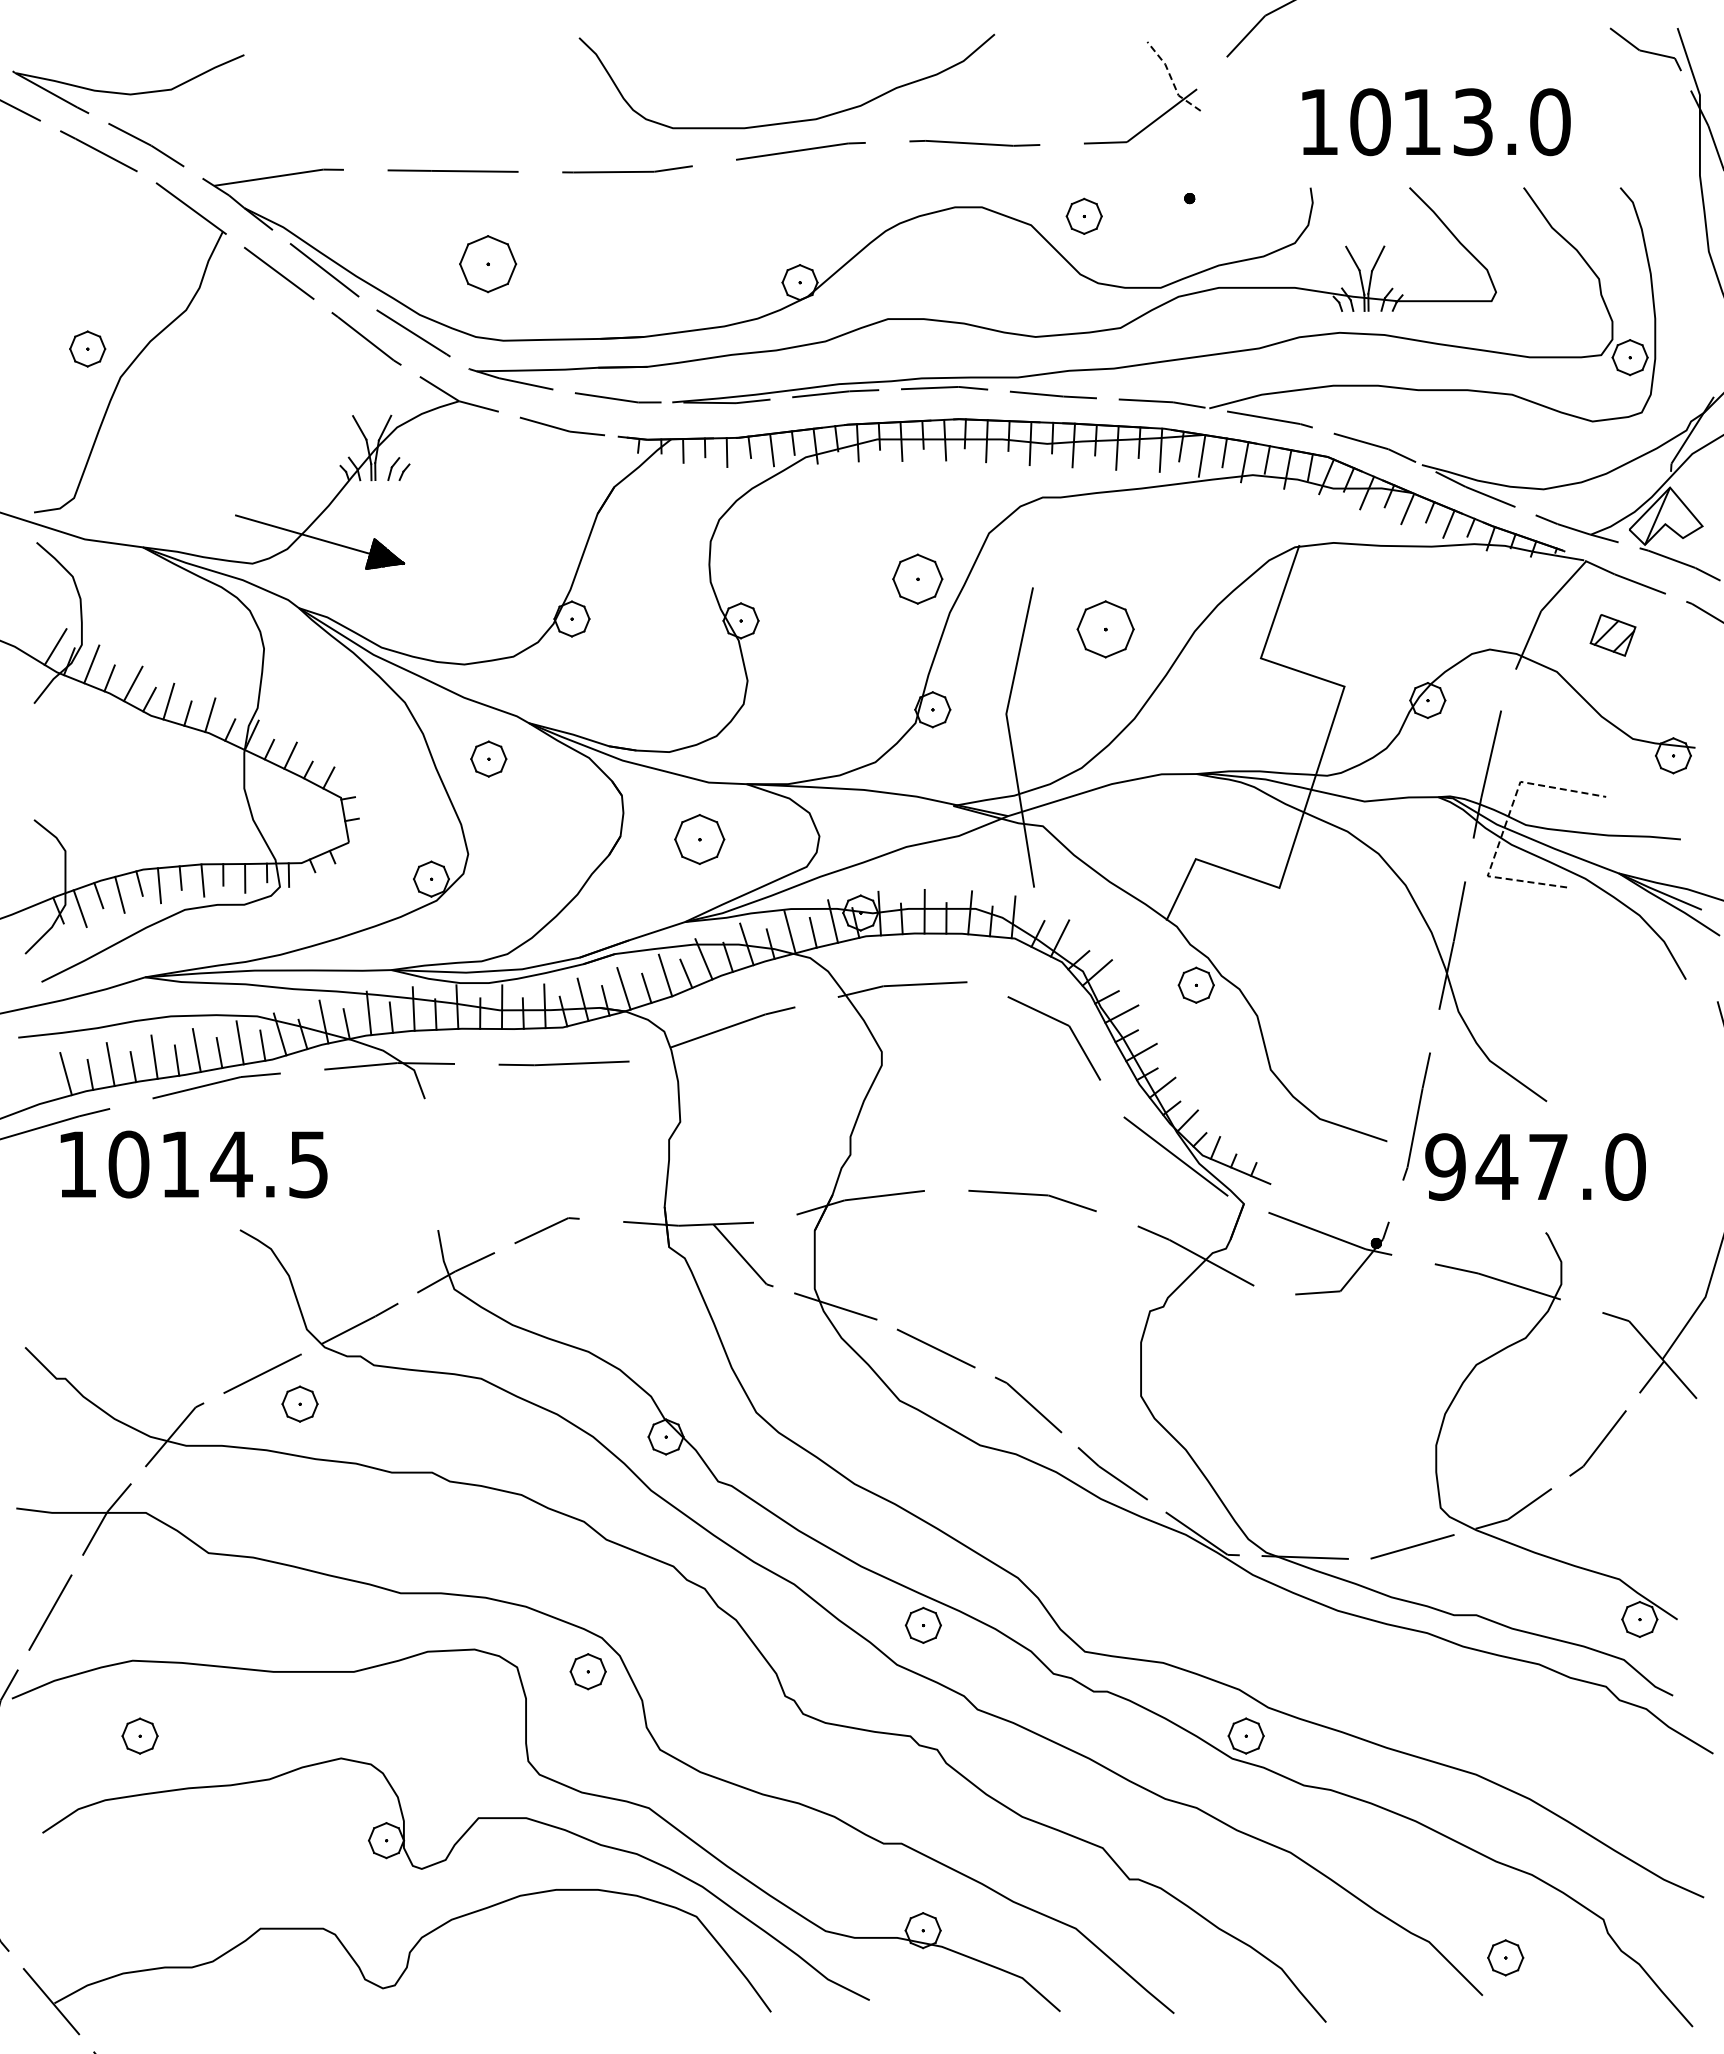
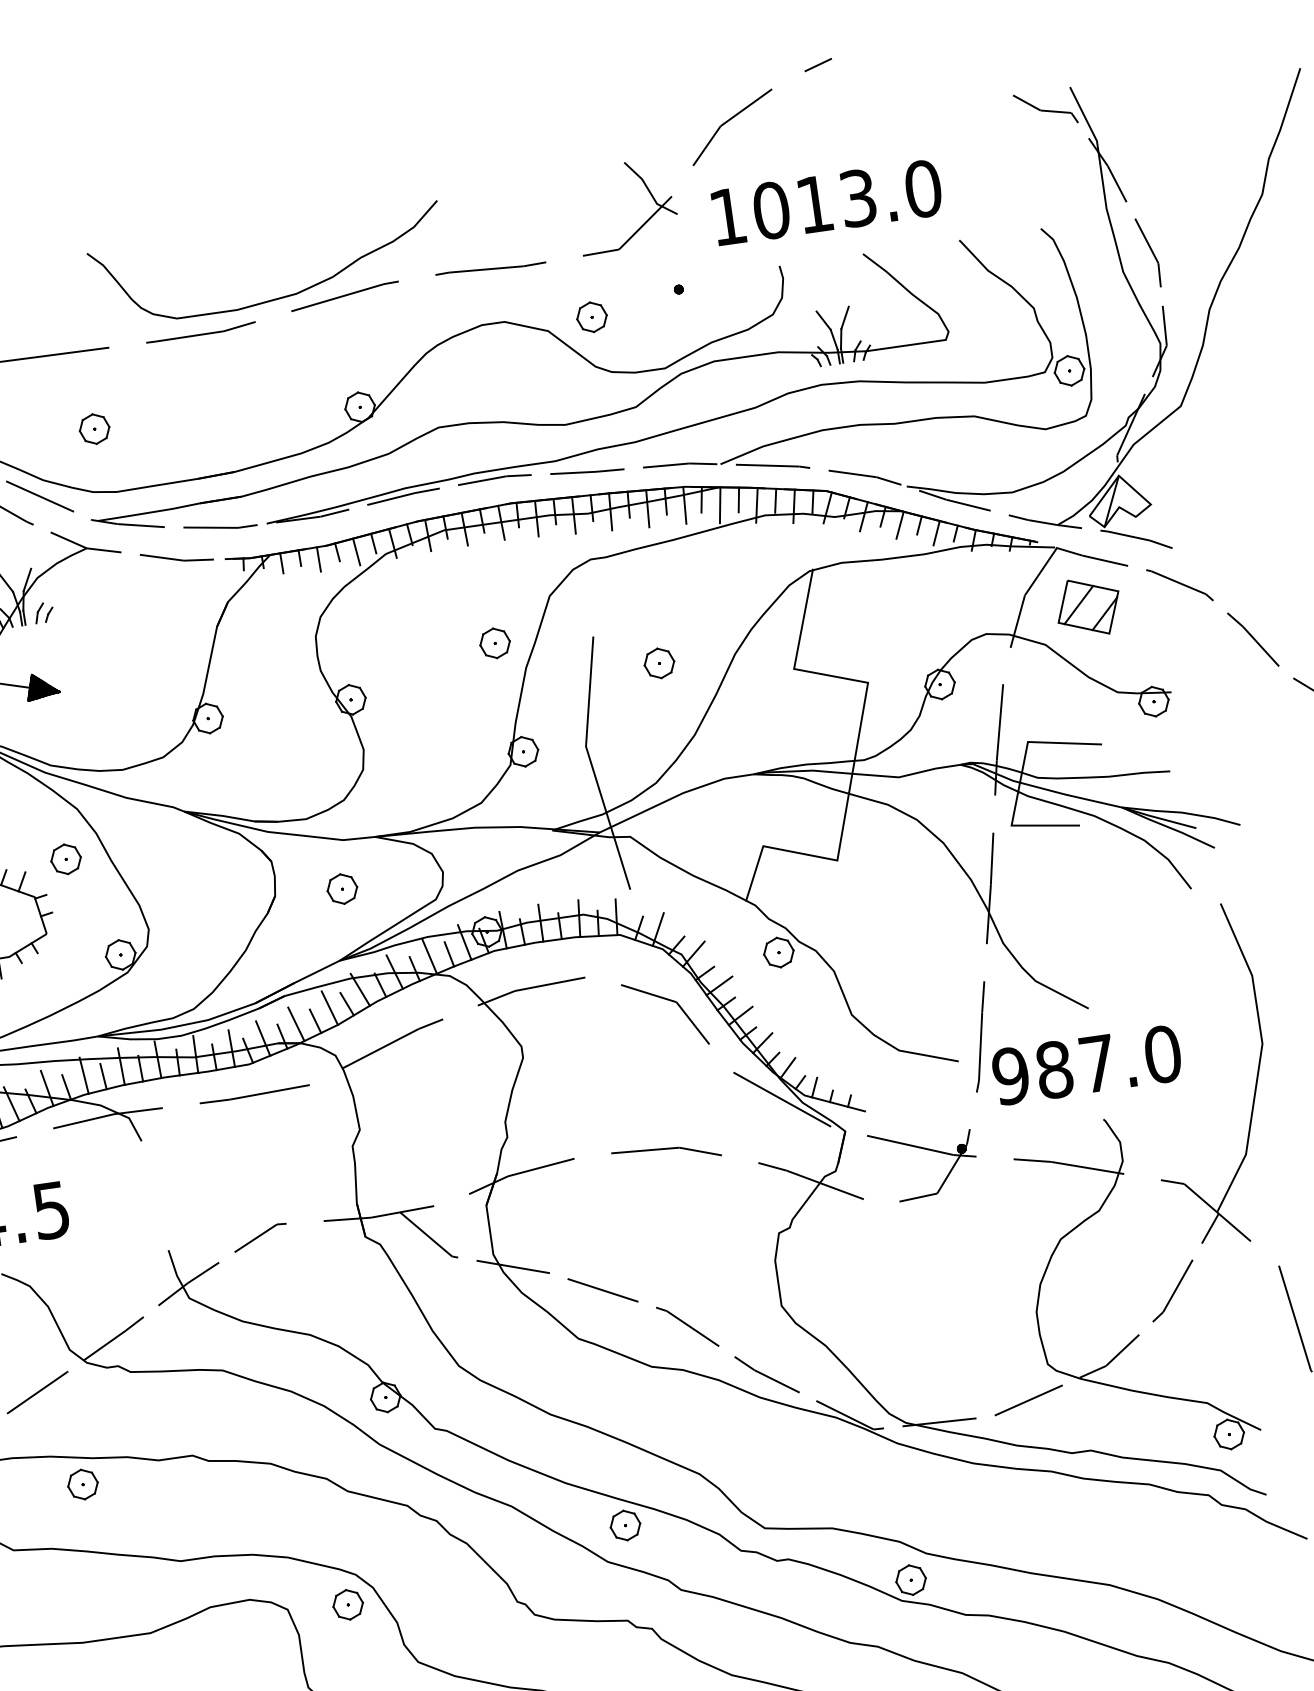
line: (1171, 79) -> (649, 191), dashed -> solid
curve: (787, 121) -> (272, 299), moved
text: (1436, 122) -> (827, 202), moved
part: (487, 263) -> (94, 428), size x0.62
part: (917, 578) -> (494, 642), size x0.71
part: (1104, 629) -> (658, 663), size x0.62
part: (1612, 635) -> (1088, 607), size x1.67
part: (488, 758) -> (65, 858), moved
line: (1505, 826) -> (1020, 781), dashed -> solid
part: (699, 838) -> (342, 888), size x0.71
text: (1496, 1166) -> (1053, 1069), 947.0 -> 987.0
part: (299, 1403) -> (82, 1484), moved

